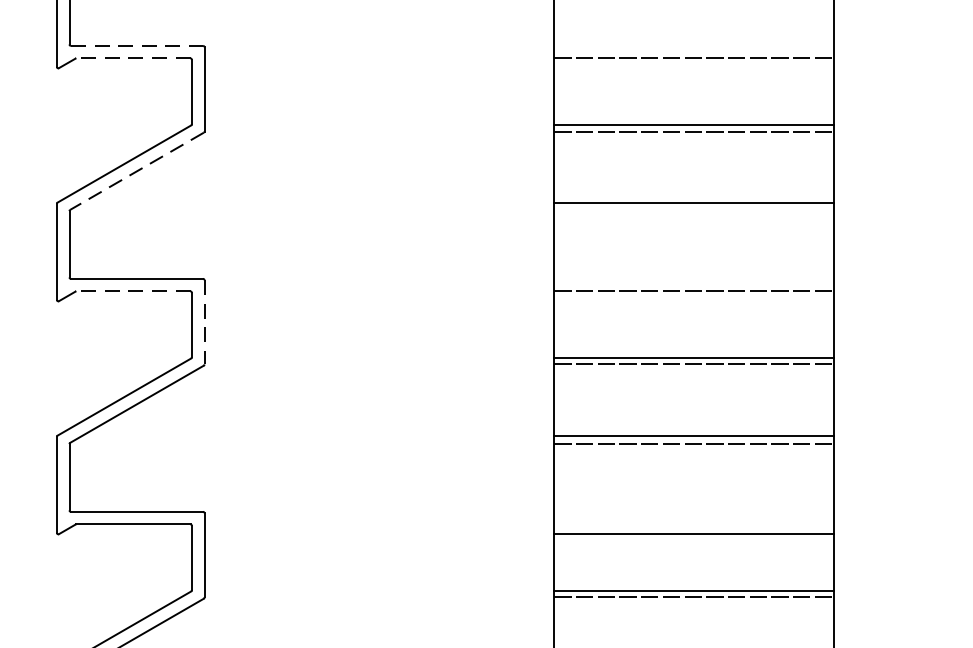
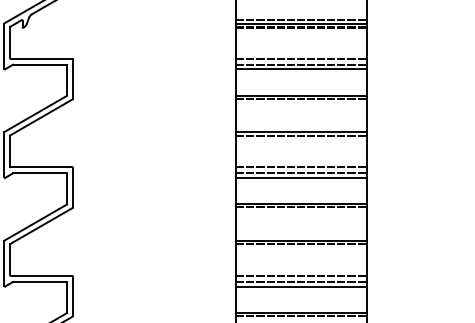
line: (136, 45) -> (41, 58), dashed -> solid
line: (694, 45) -> (301, 58), added
line: (132, 58) -> (39, 64), dashed -> solid
line: (694, 68) -> (301, 69), added
line: (136, 171) -> (41, 117), dashed -> solid
line: (694, 210) -> (301, 135), added
line: (694, 278) -> (301, 167), added
line: (132, 291) -> (39, 173), dashed -> solid
line: (694, 300) -> (301, 177), added
line: (205, 321) -> (73, 187), dashed -> solid
line: (694, 512) -> (301, 276), added
line: (694, 523) -> (301, 281), added

